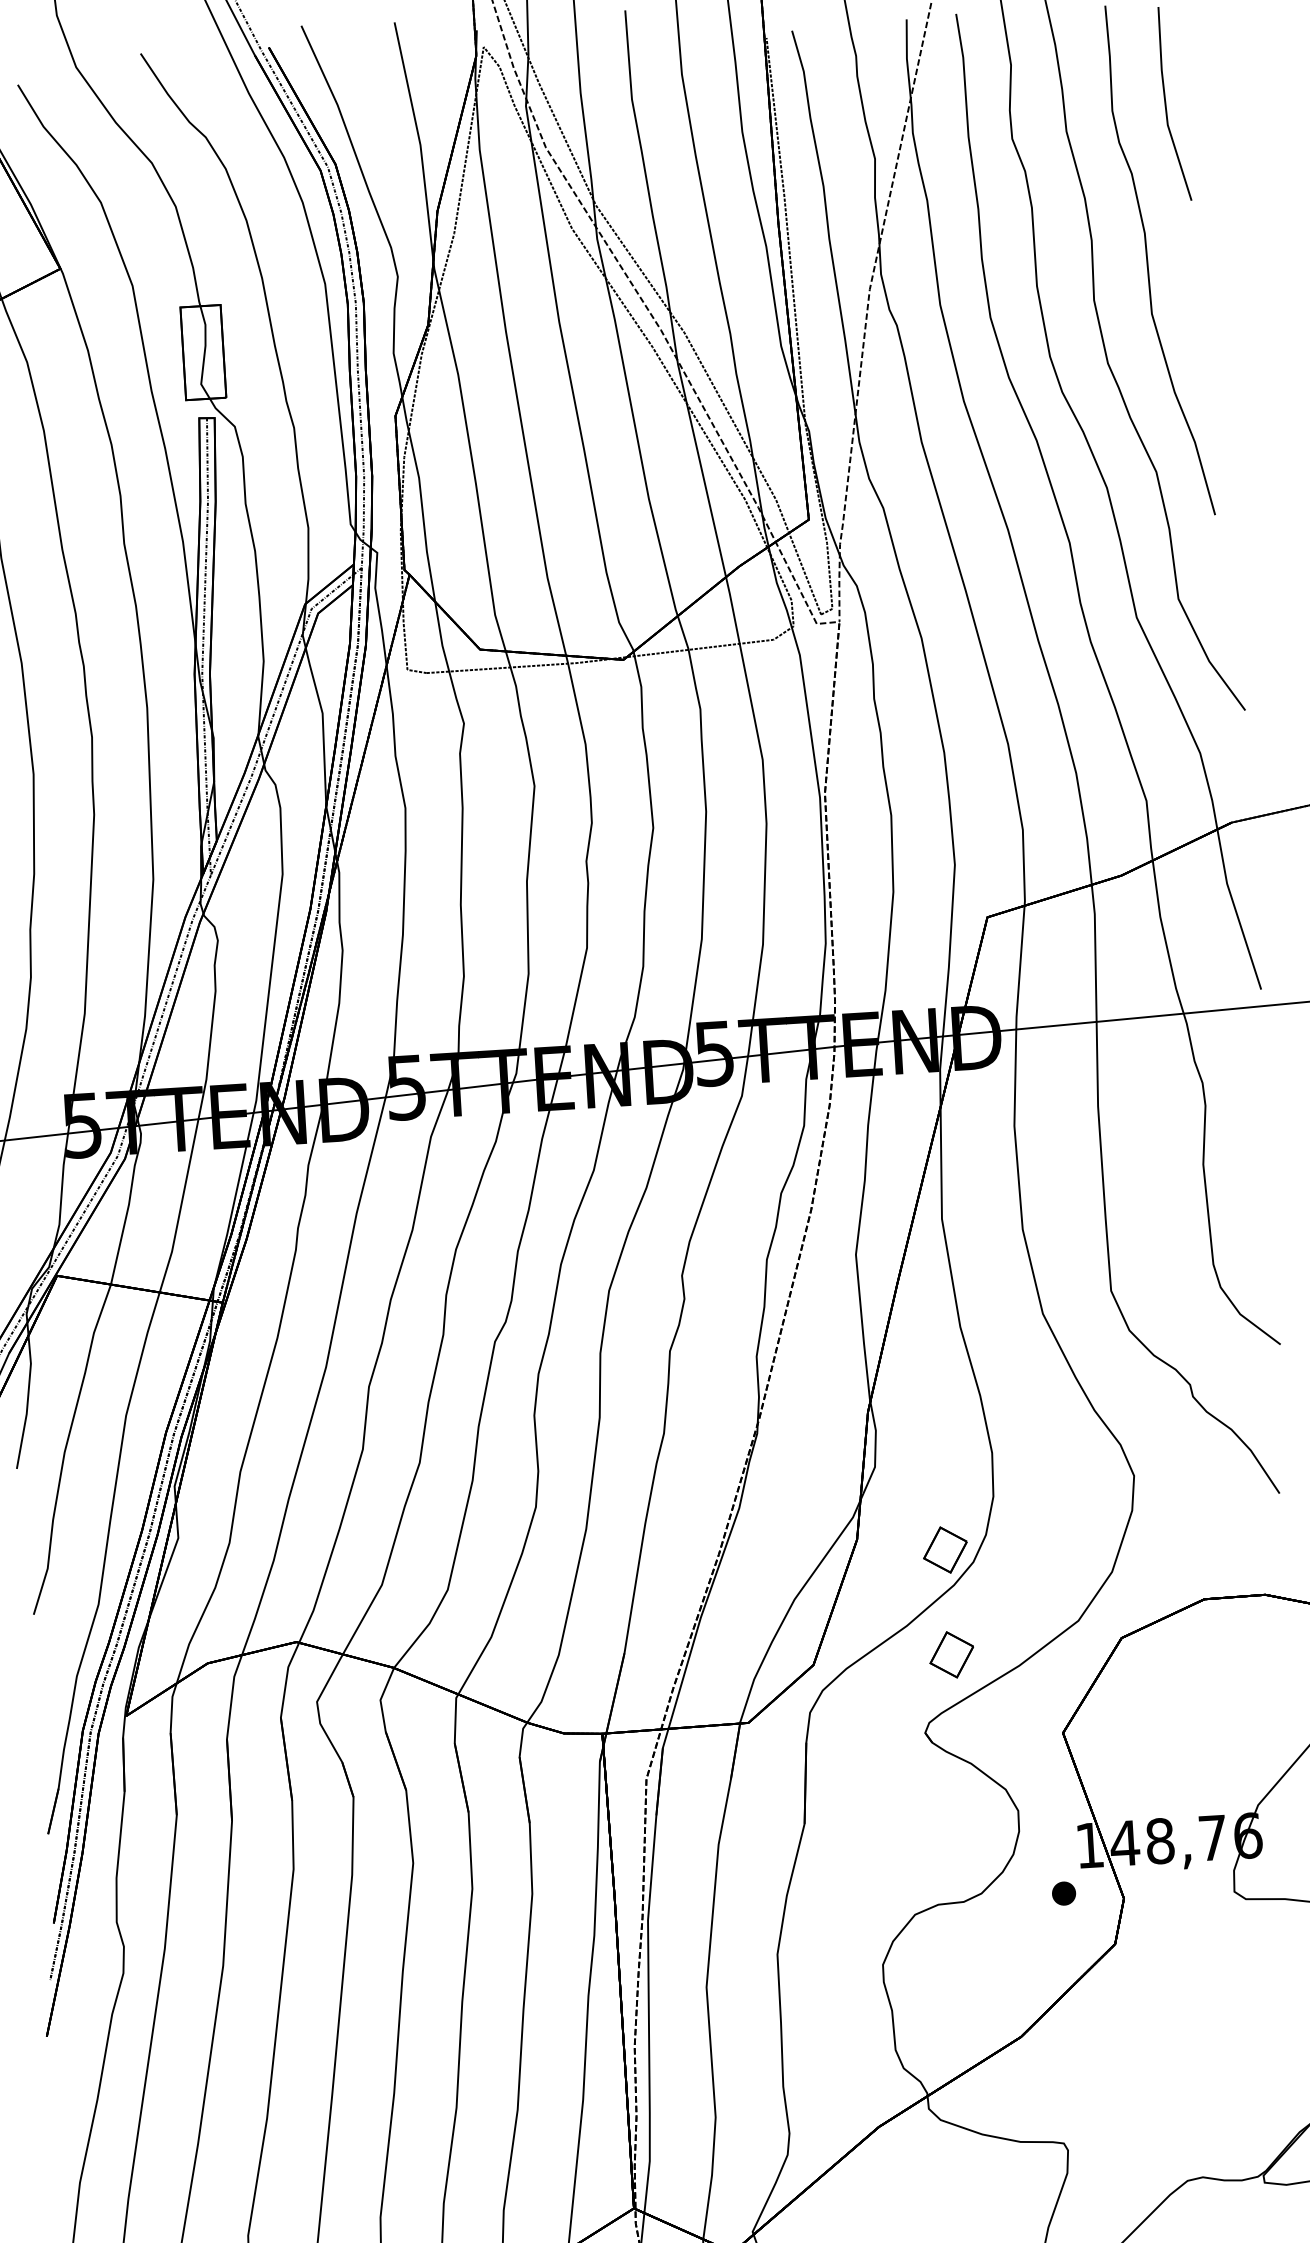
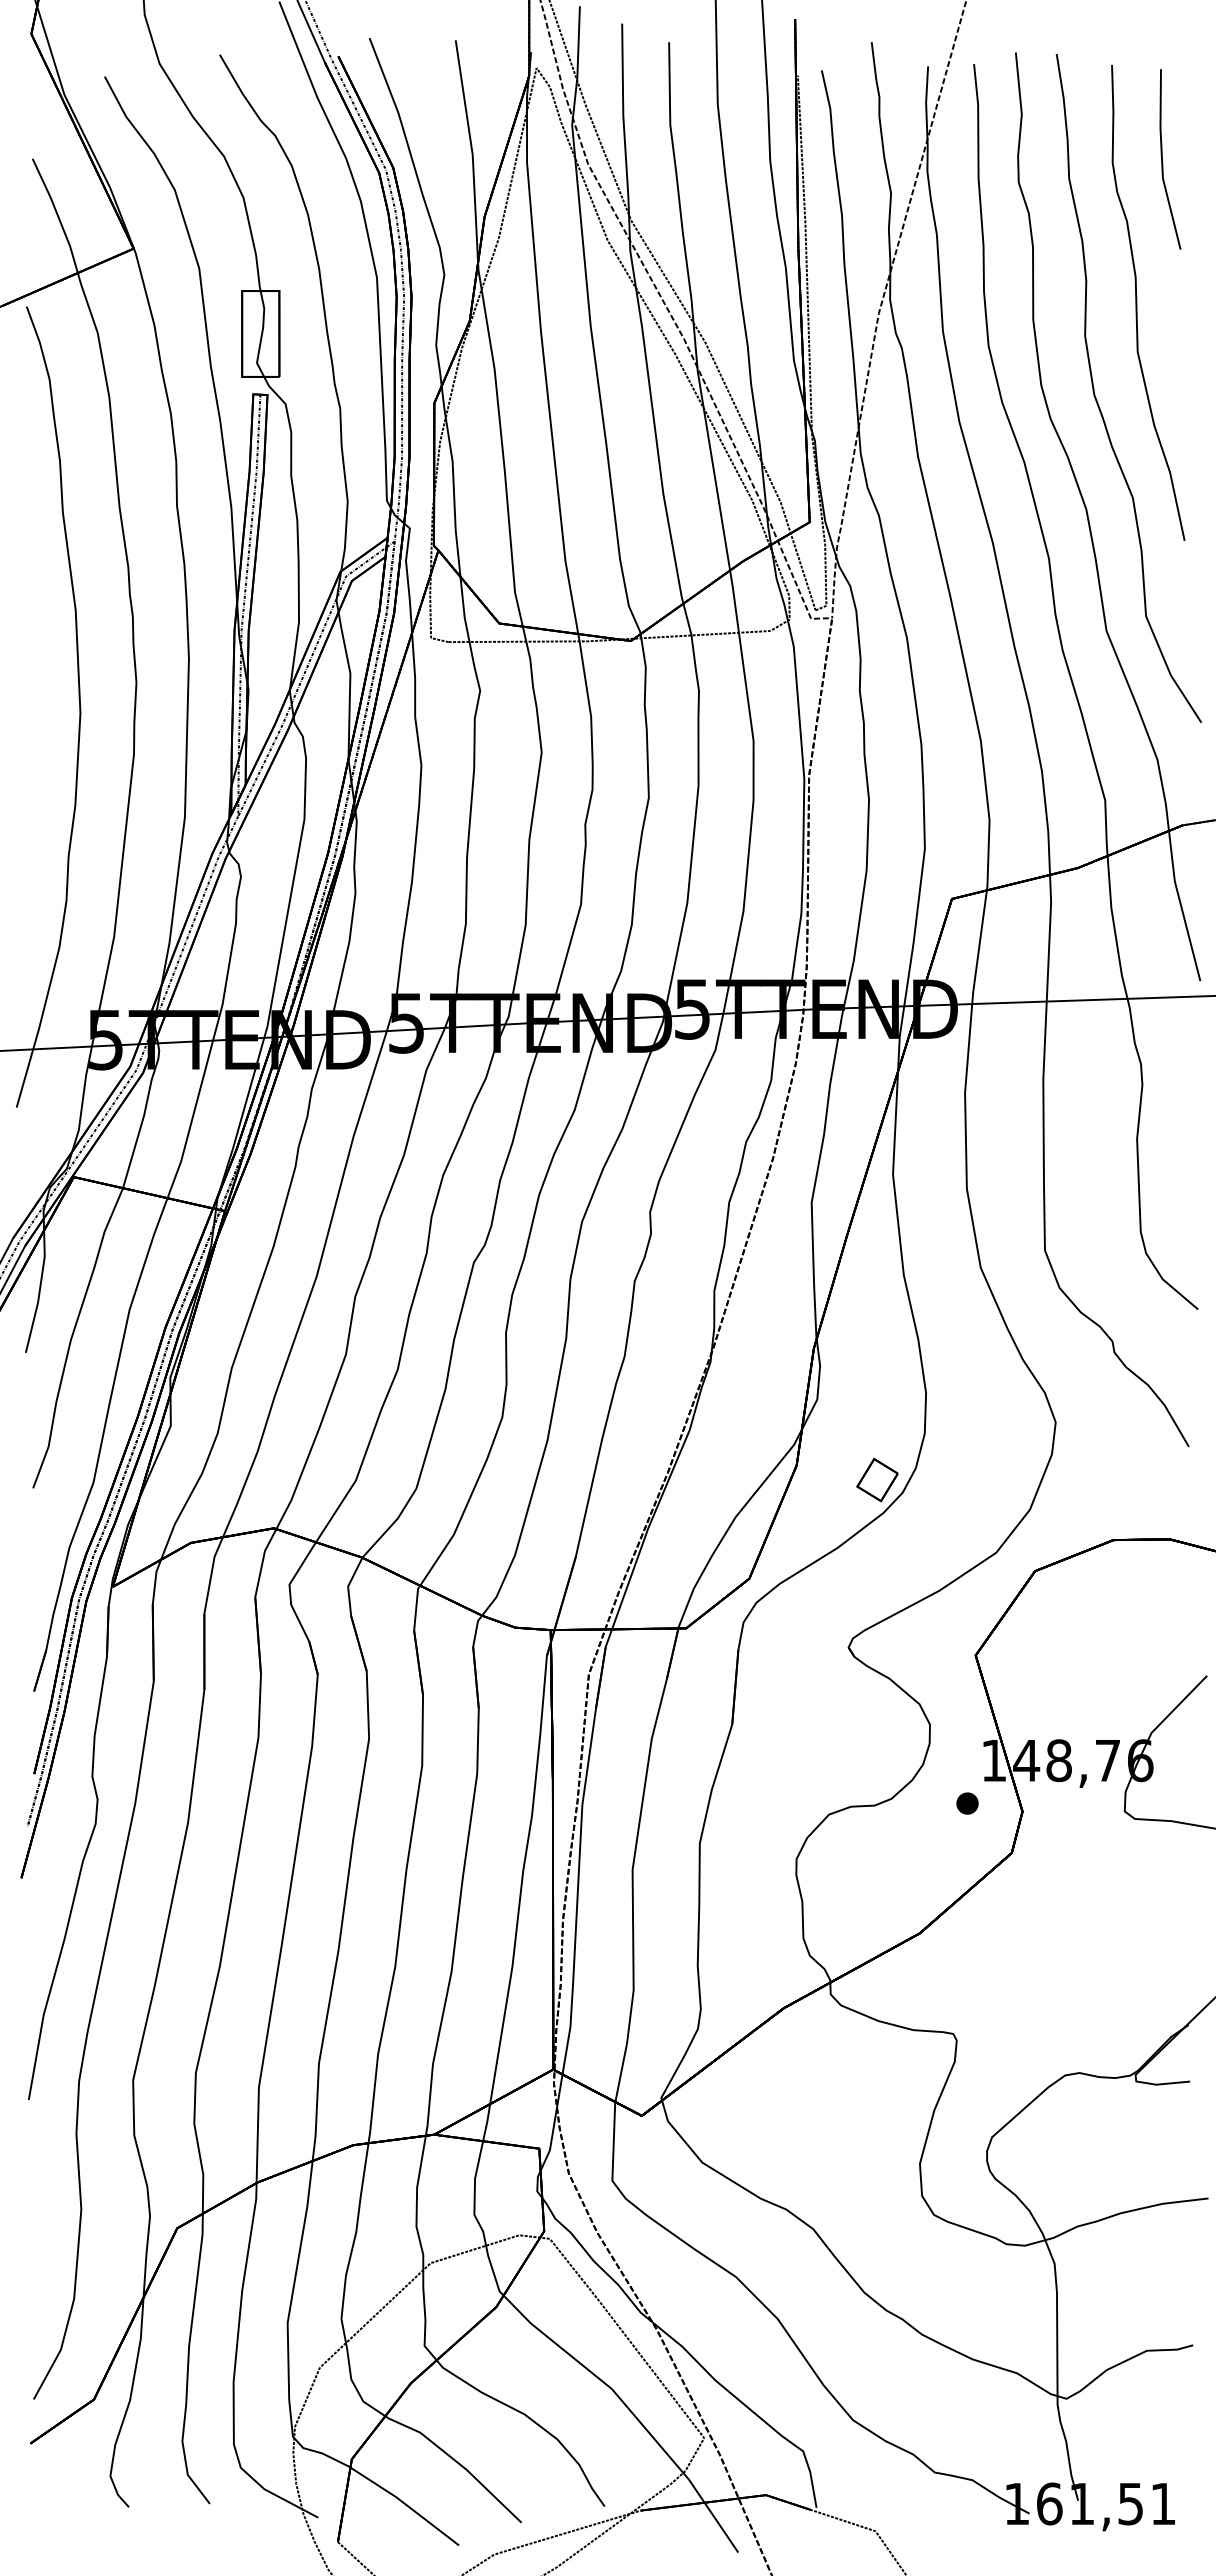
part: (951, 1655) -> (877, 1577), removed

